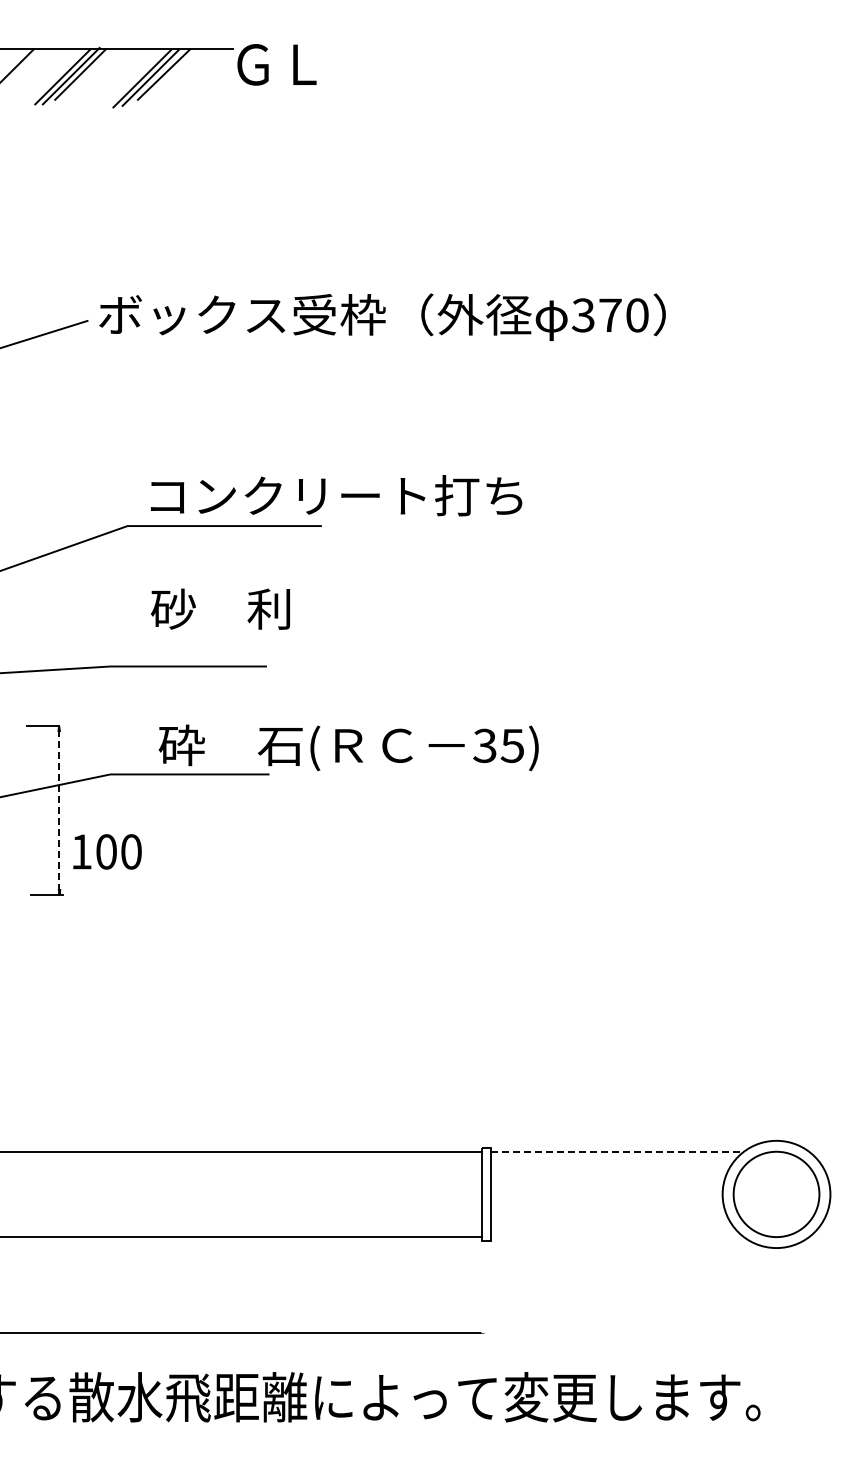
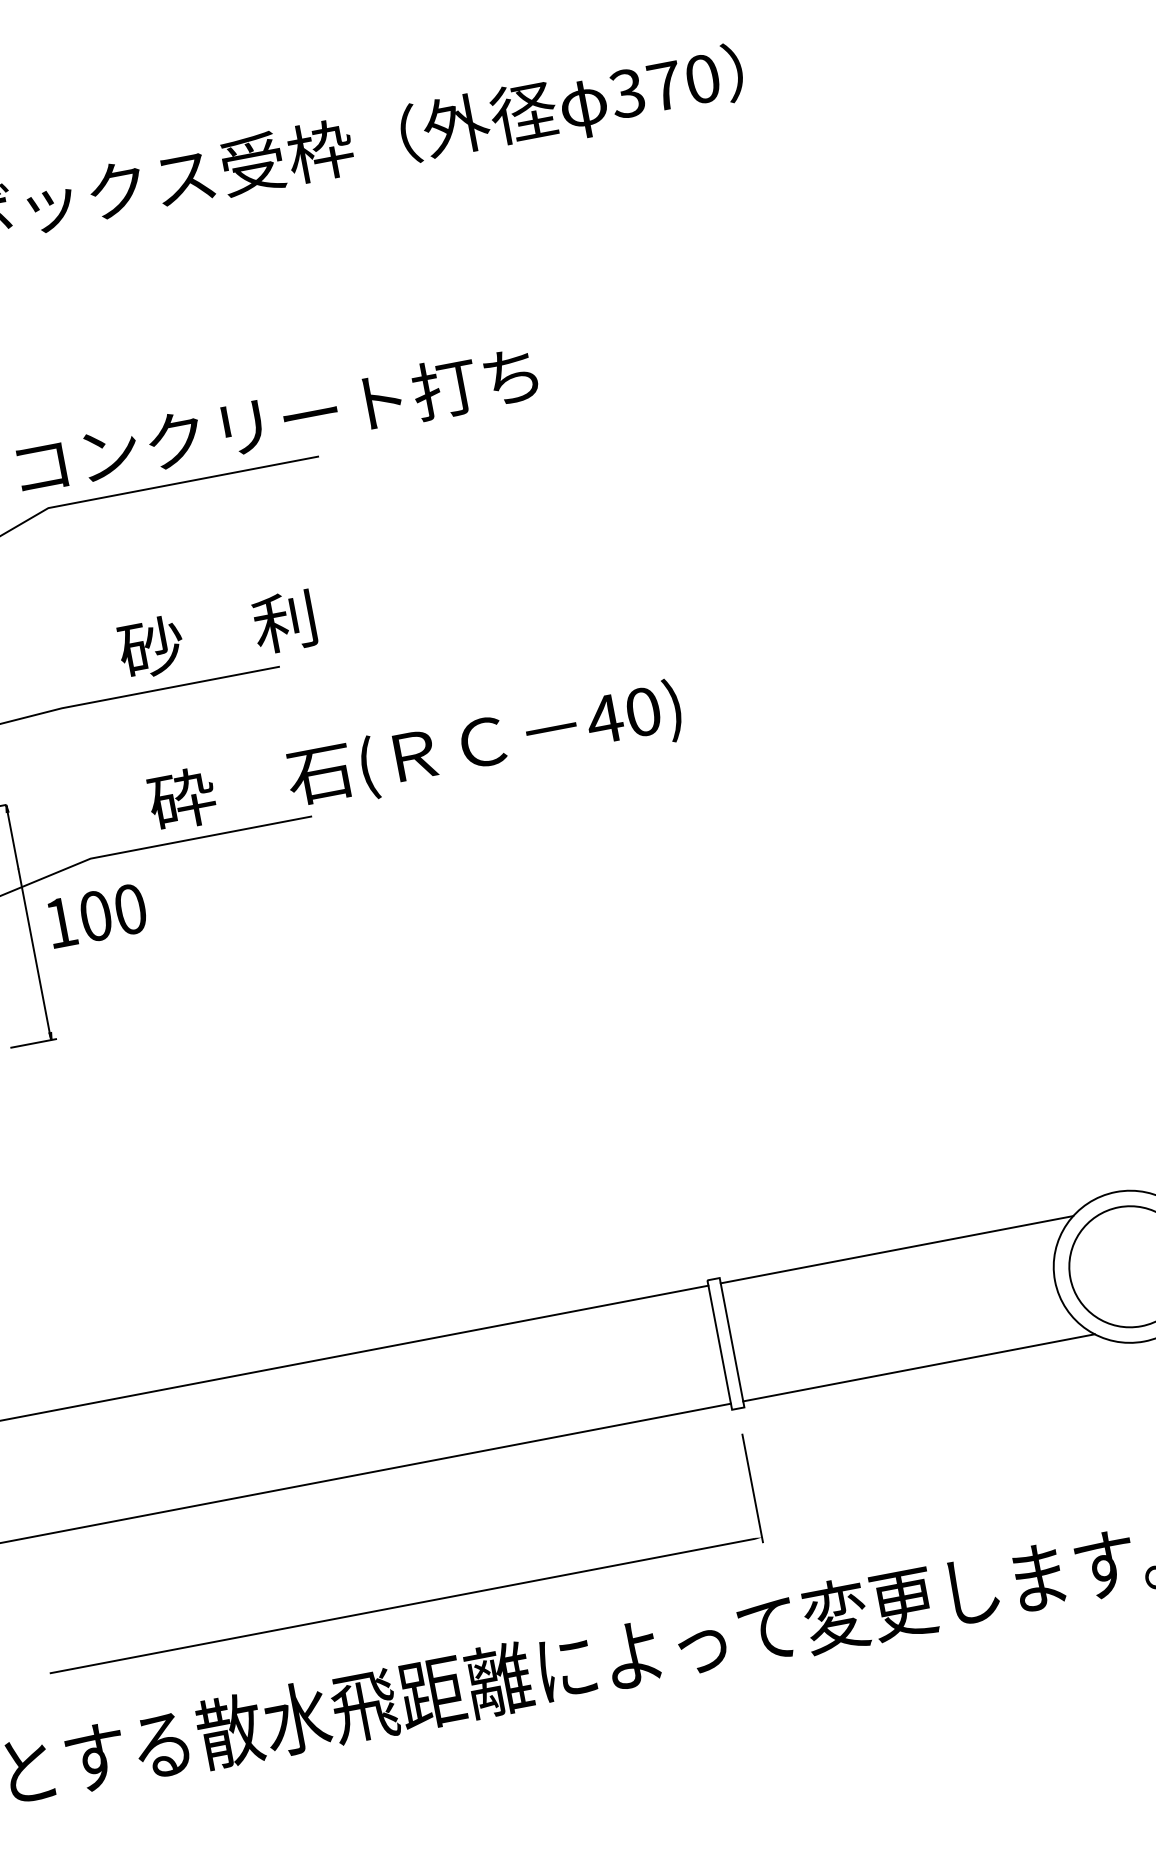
text: (336, 495) -> (277, 420), moved
text: (220, 608) -> (216, 634), moved
text: (498, 745) -> (623, 715), 35) -> 40)
line: (59, 811) -> (29, 923), dashed -> solid
text: (107, 851) -> (97, 915), moved
line: (617, 1151) -> (897, 1249), dashed -> solid
line: (616, 1236) -> (918, 1367), added
line: (485, 1297) -> (752, 1487), added

